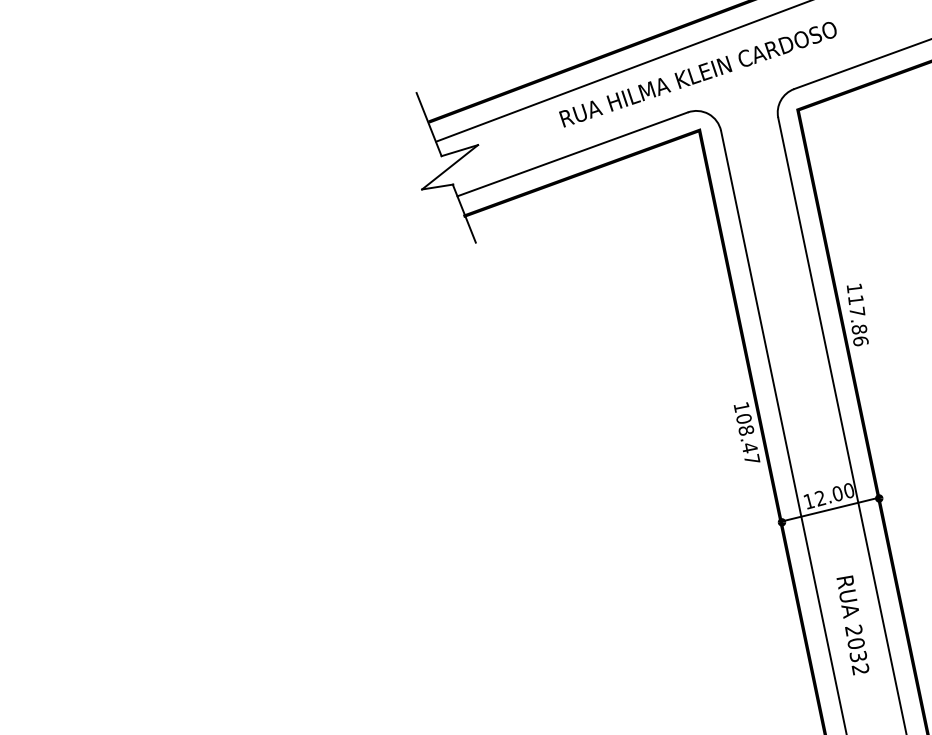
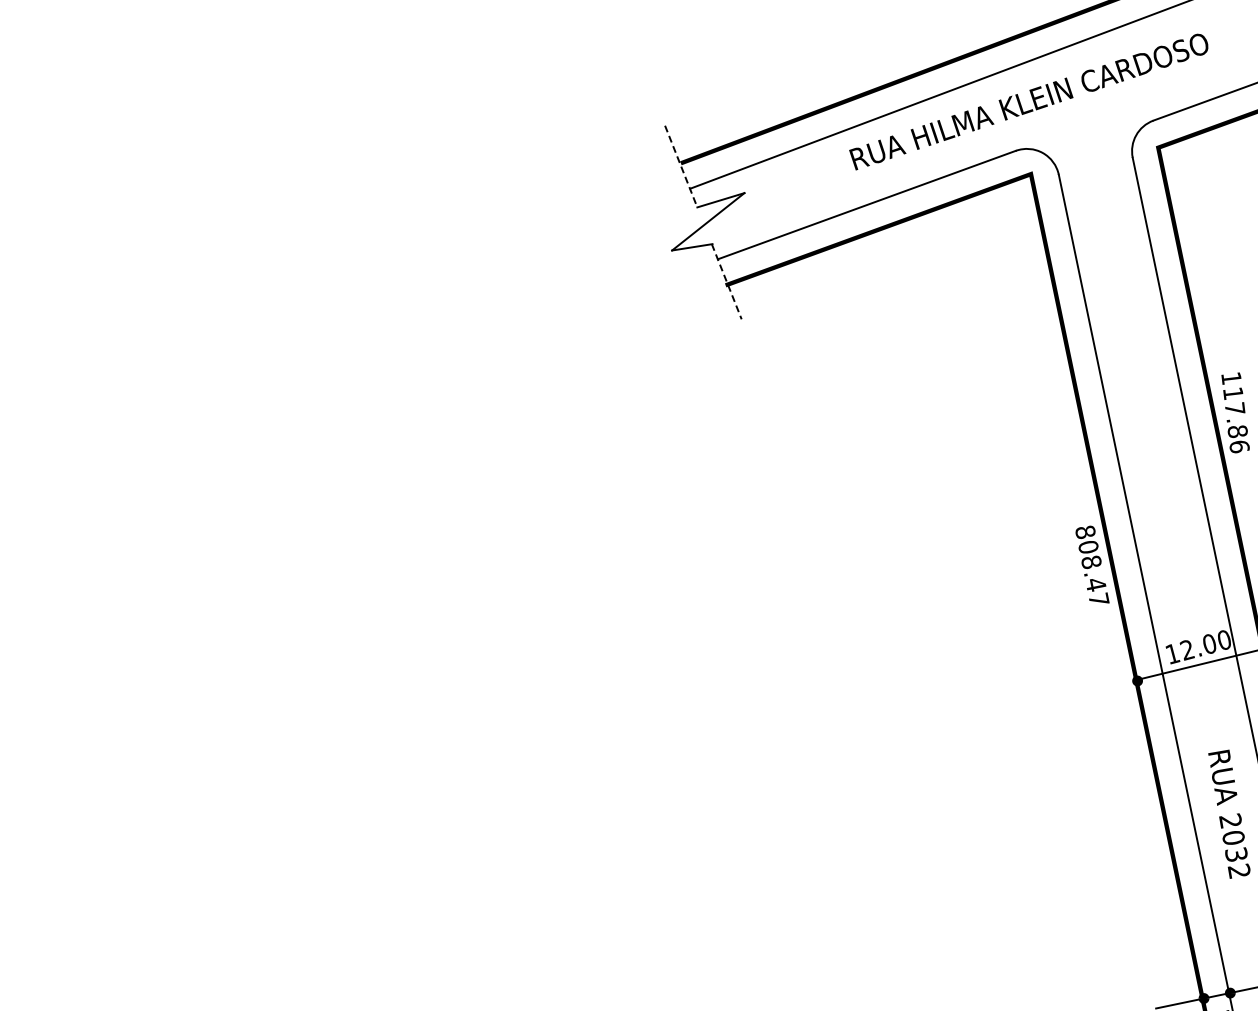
line: (429, 124) -> (681, 166), solid -> dashed
line: (464, 214) -> (726, 282), solid -> dashed
text: (741, 407) -> (1085, 532), 108.47 -> 808.47

